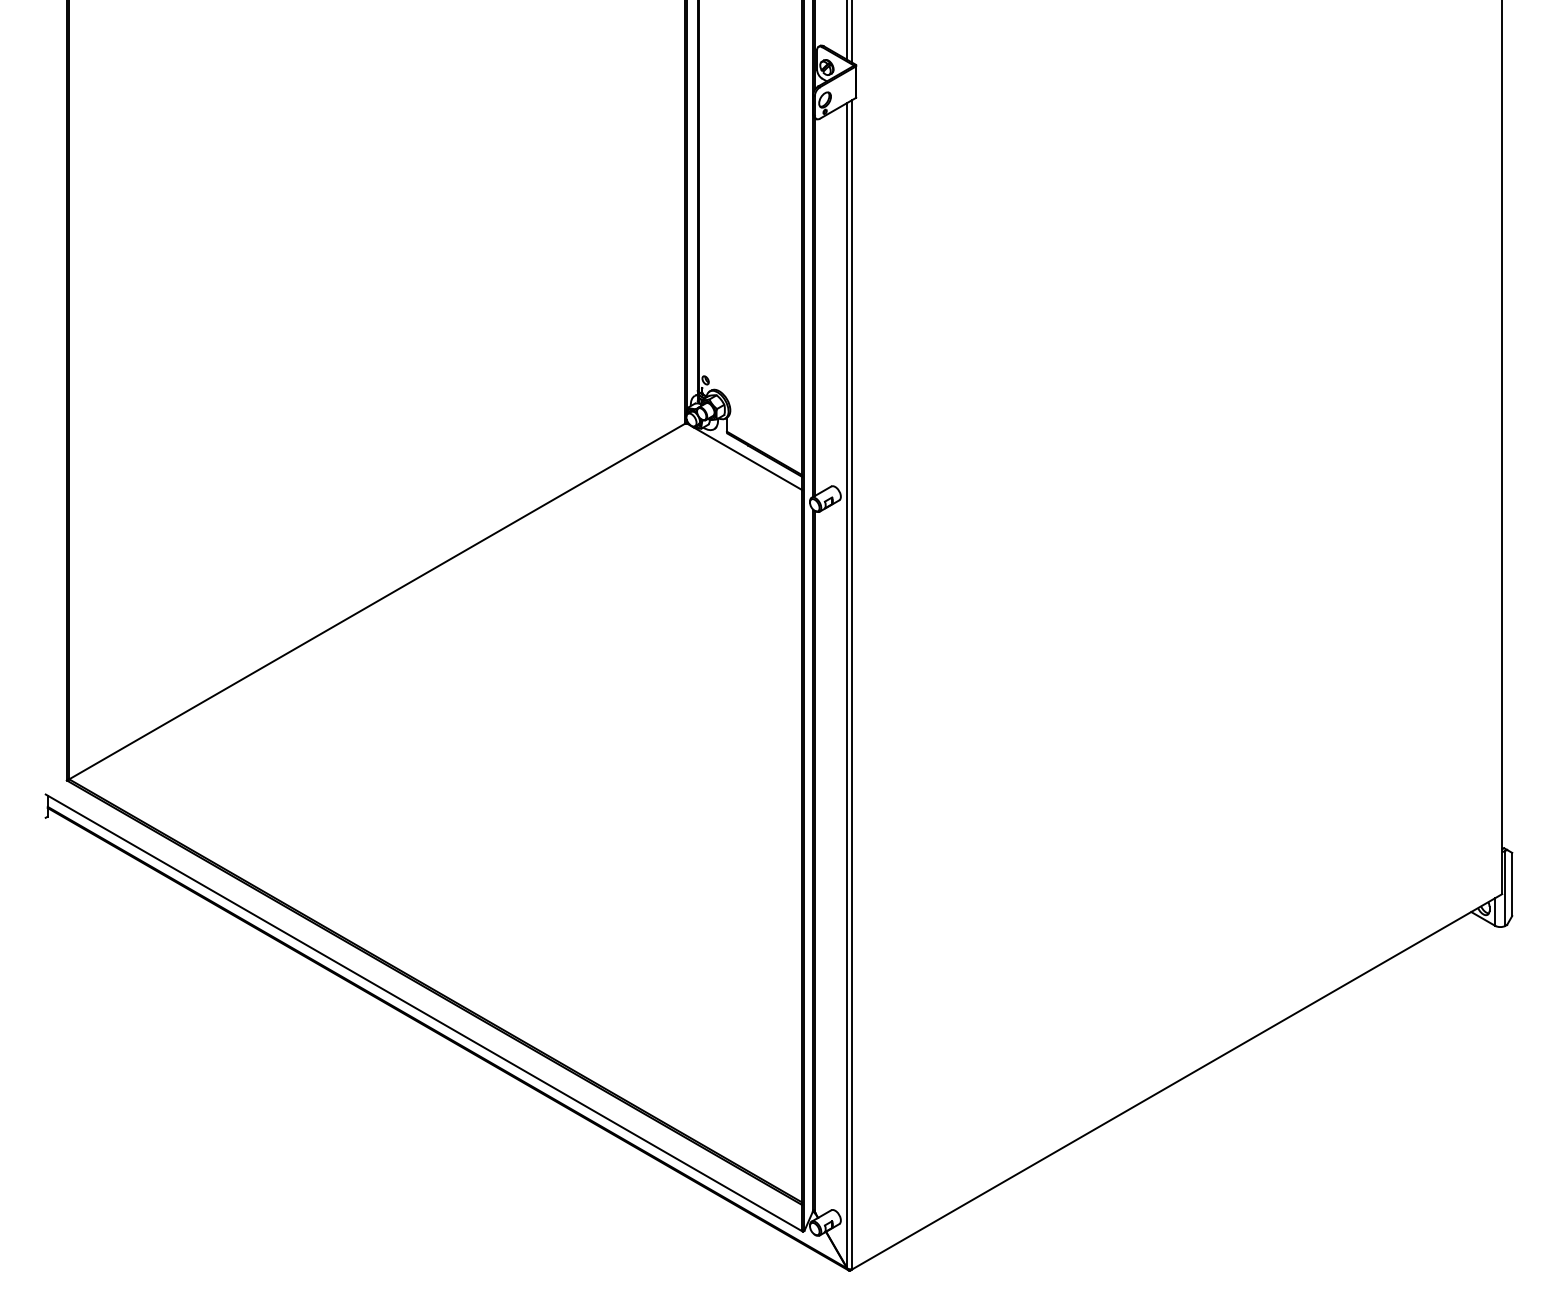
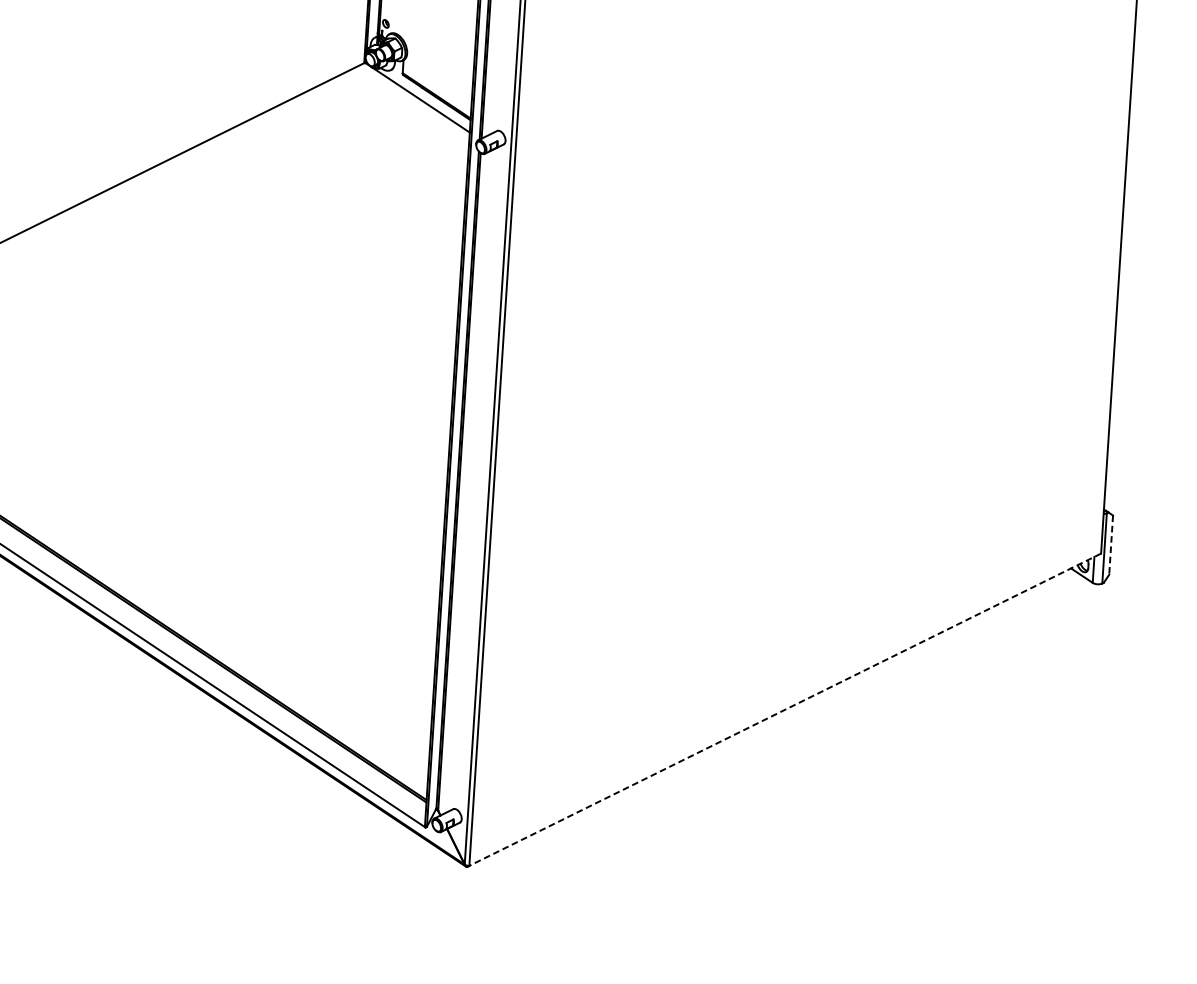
line: (1512, 884) -> (1111, 545), solid -> dashed
line: (1176, 1082) -> (784, 710), solid -> dashed

